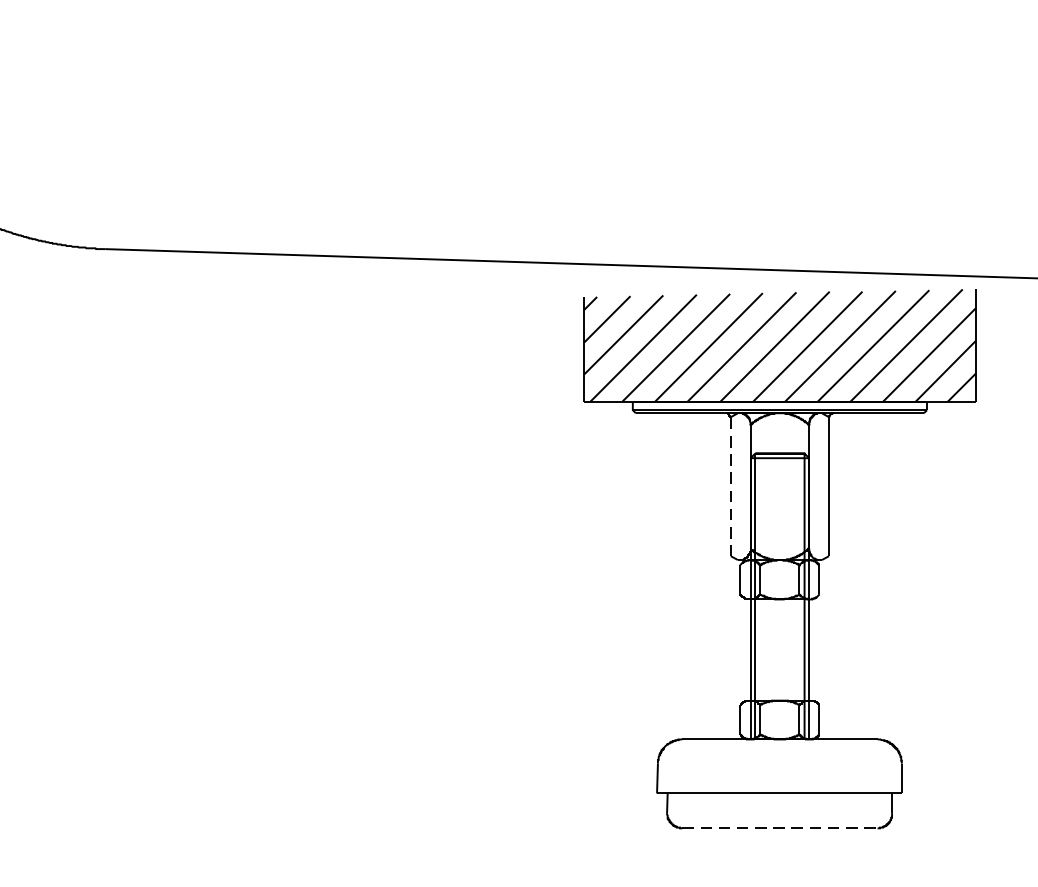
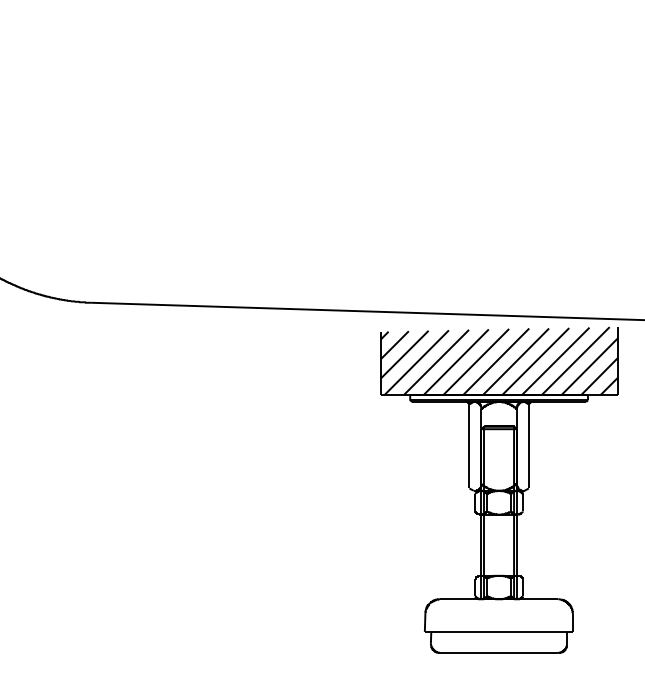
line: (730, 486) -> (469, 446), dashed -> solid
line: (780, 829) -> (499, 653), dashed -> solid

